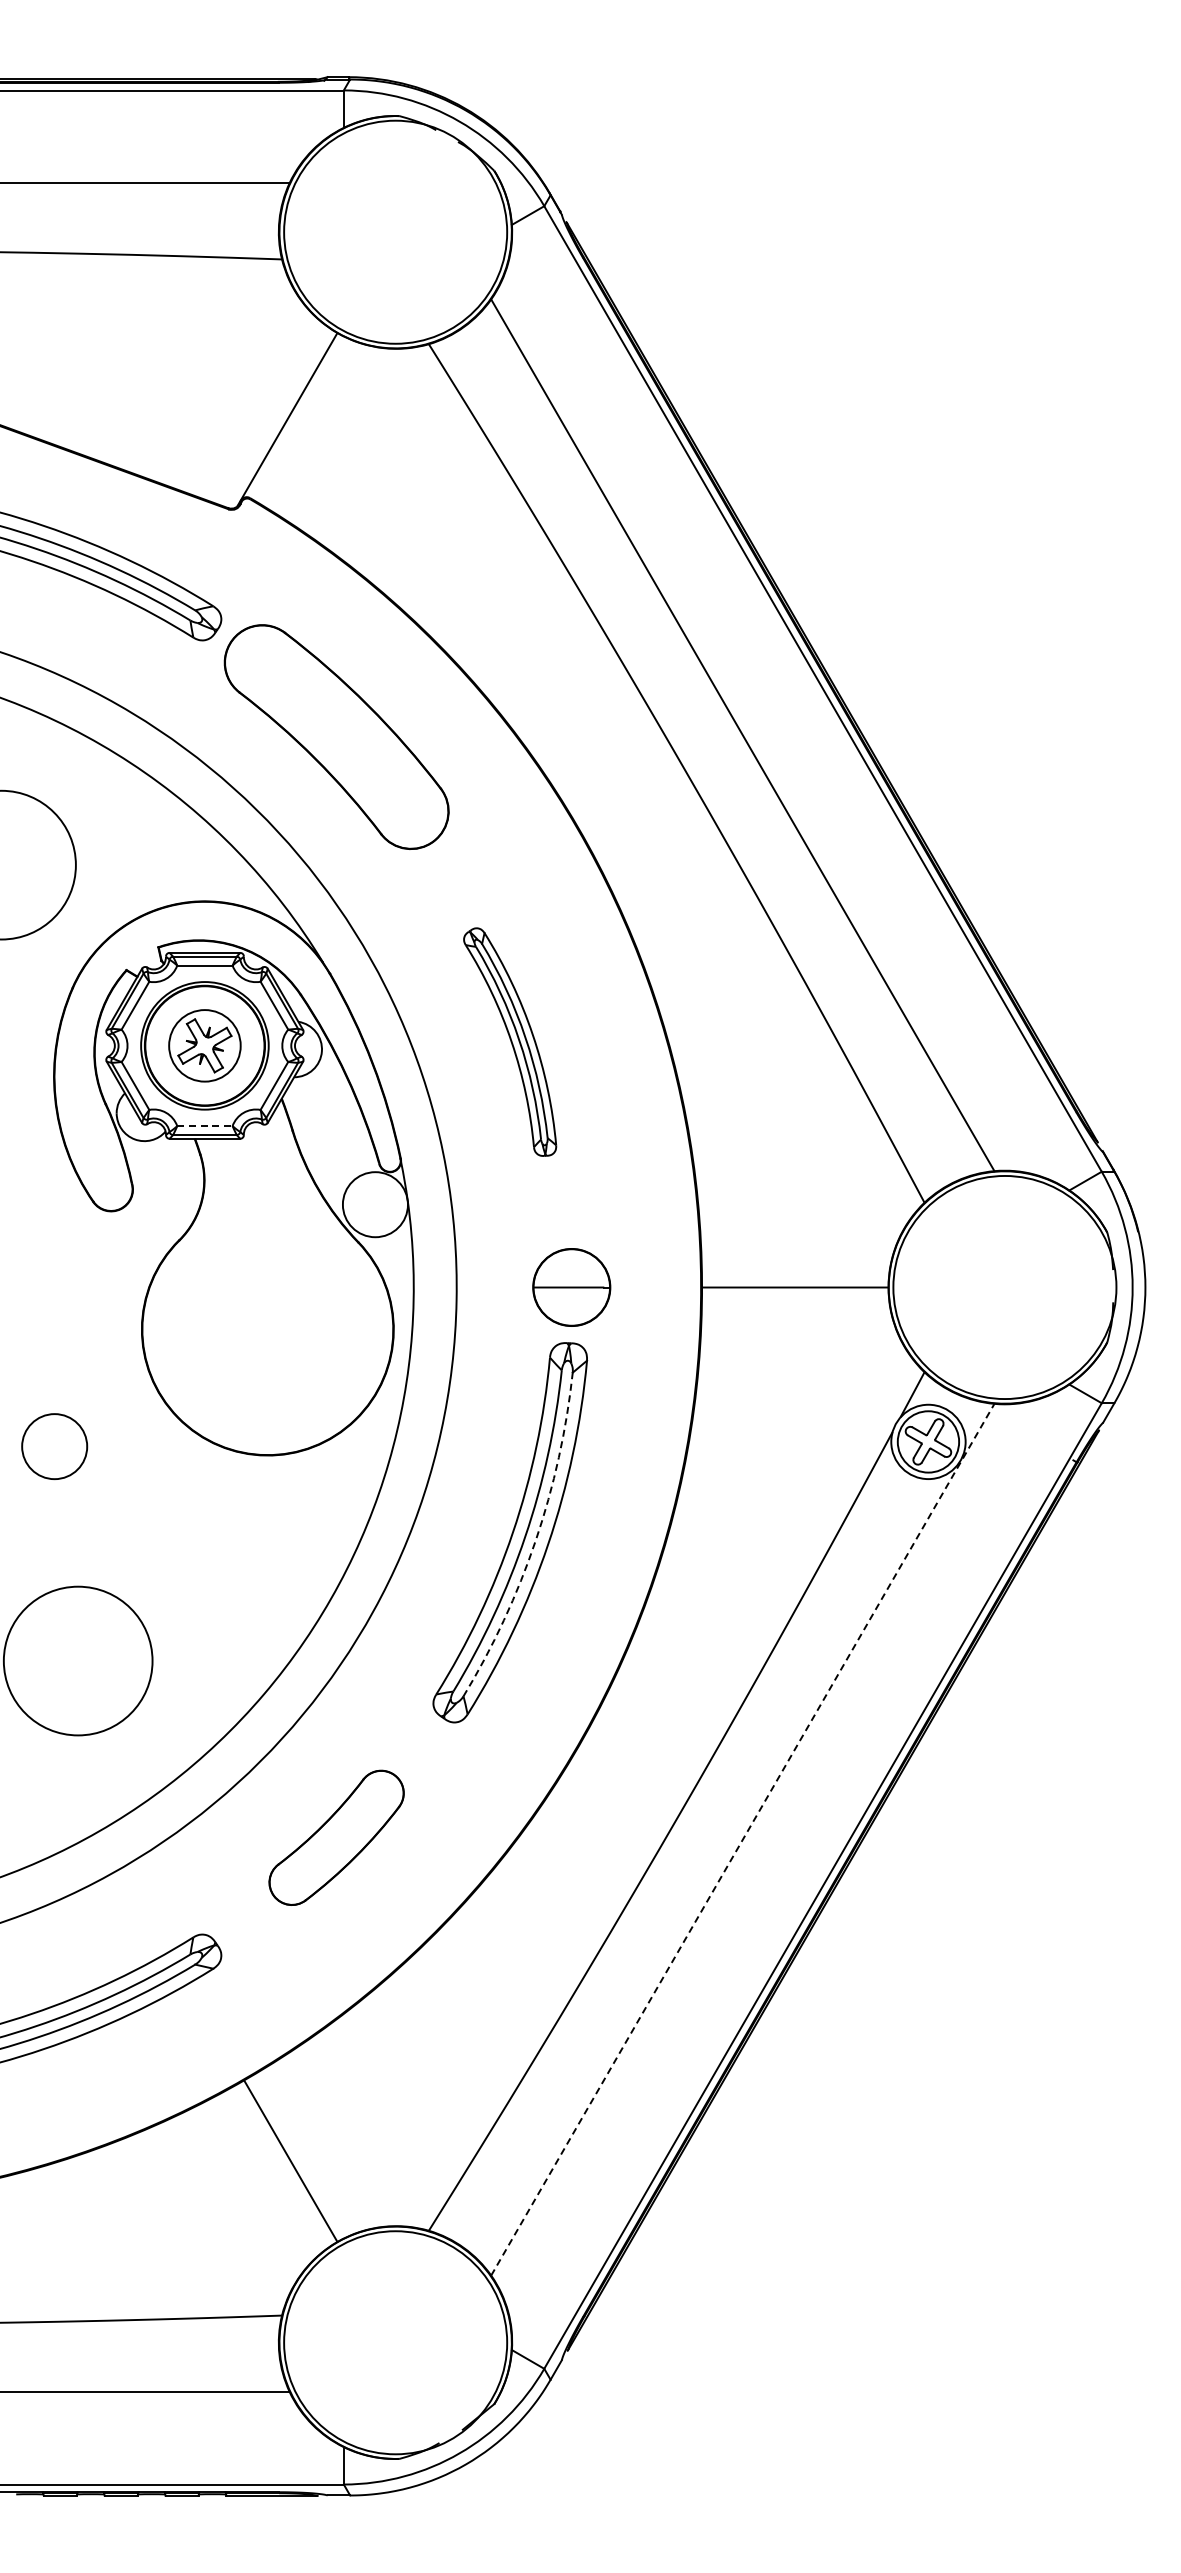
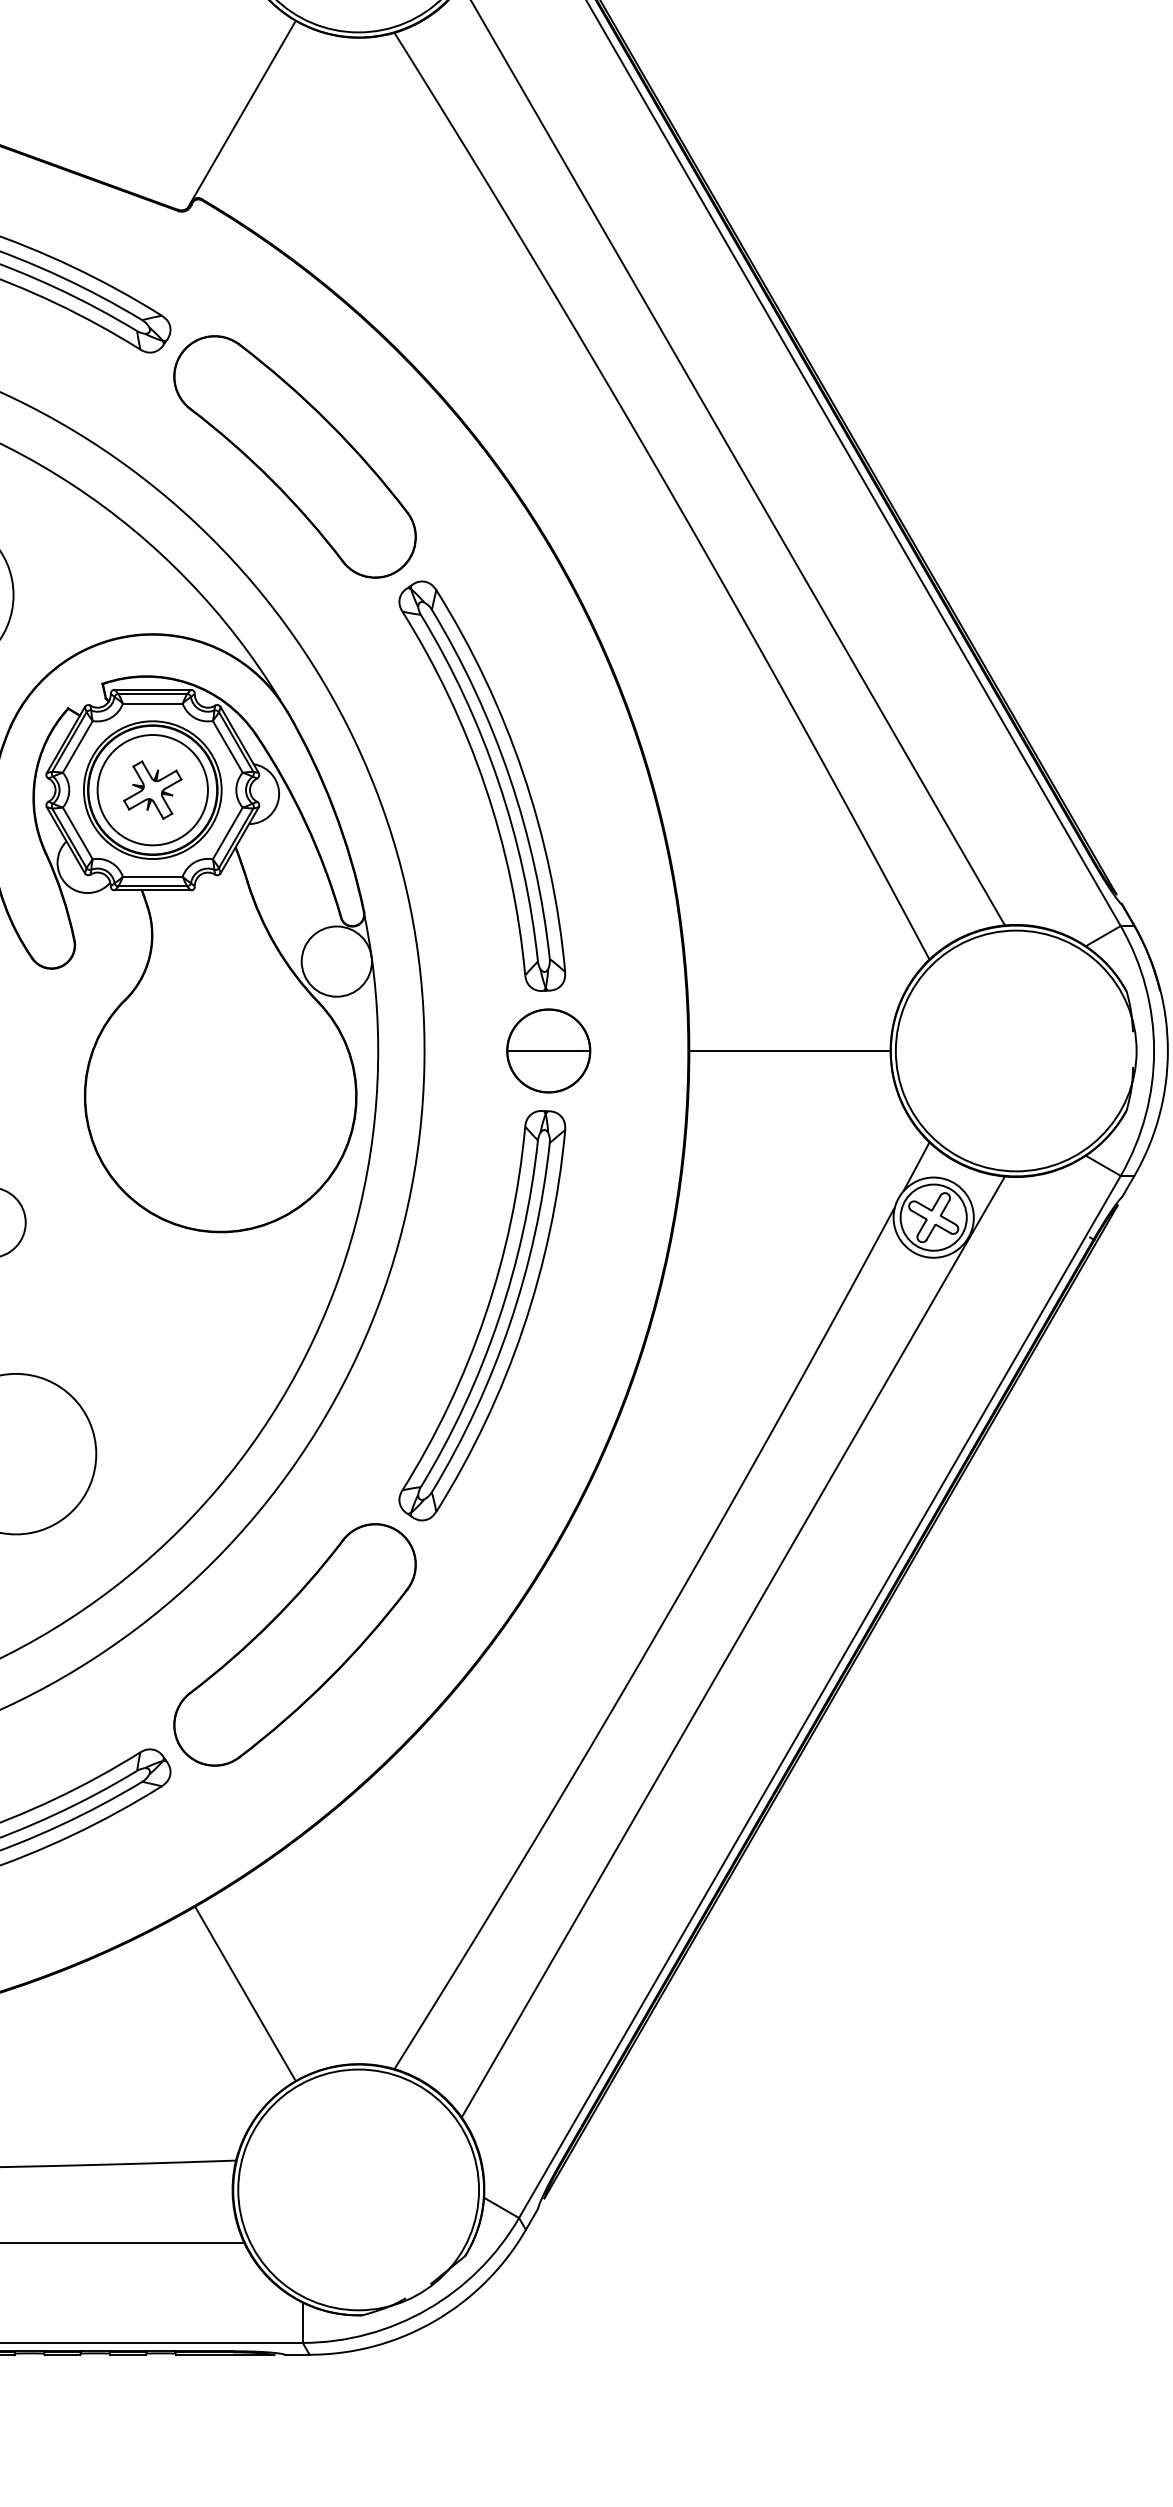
part: (509, 1041) -> (481, 785), size x1.67
circle: (204, 1045) -> (152, 789), size x1.43
line: (204, 1126) -> (152, 877), dashed -> solid
arc: (535, 1540) -> (509, 1324), dashed -> solid
part: (336, 1837) -> (294, 1644), size x1.67
line: (743, 1839) -> (734, 1646), dashed -> solid

